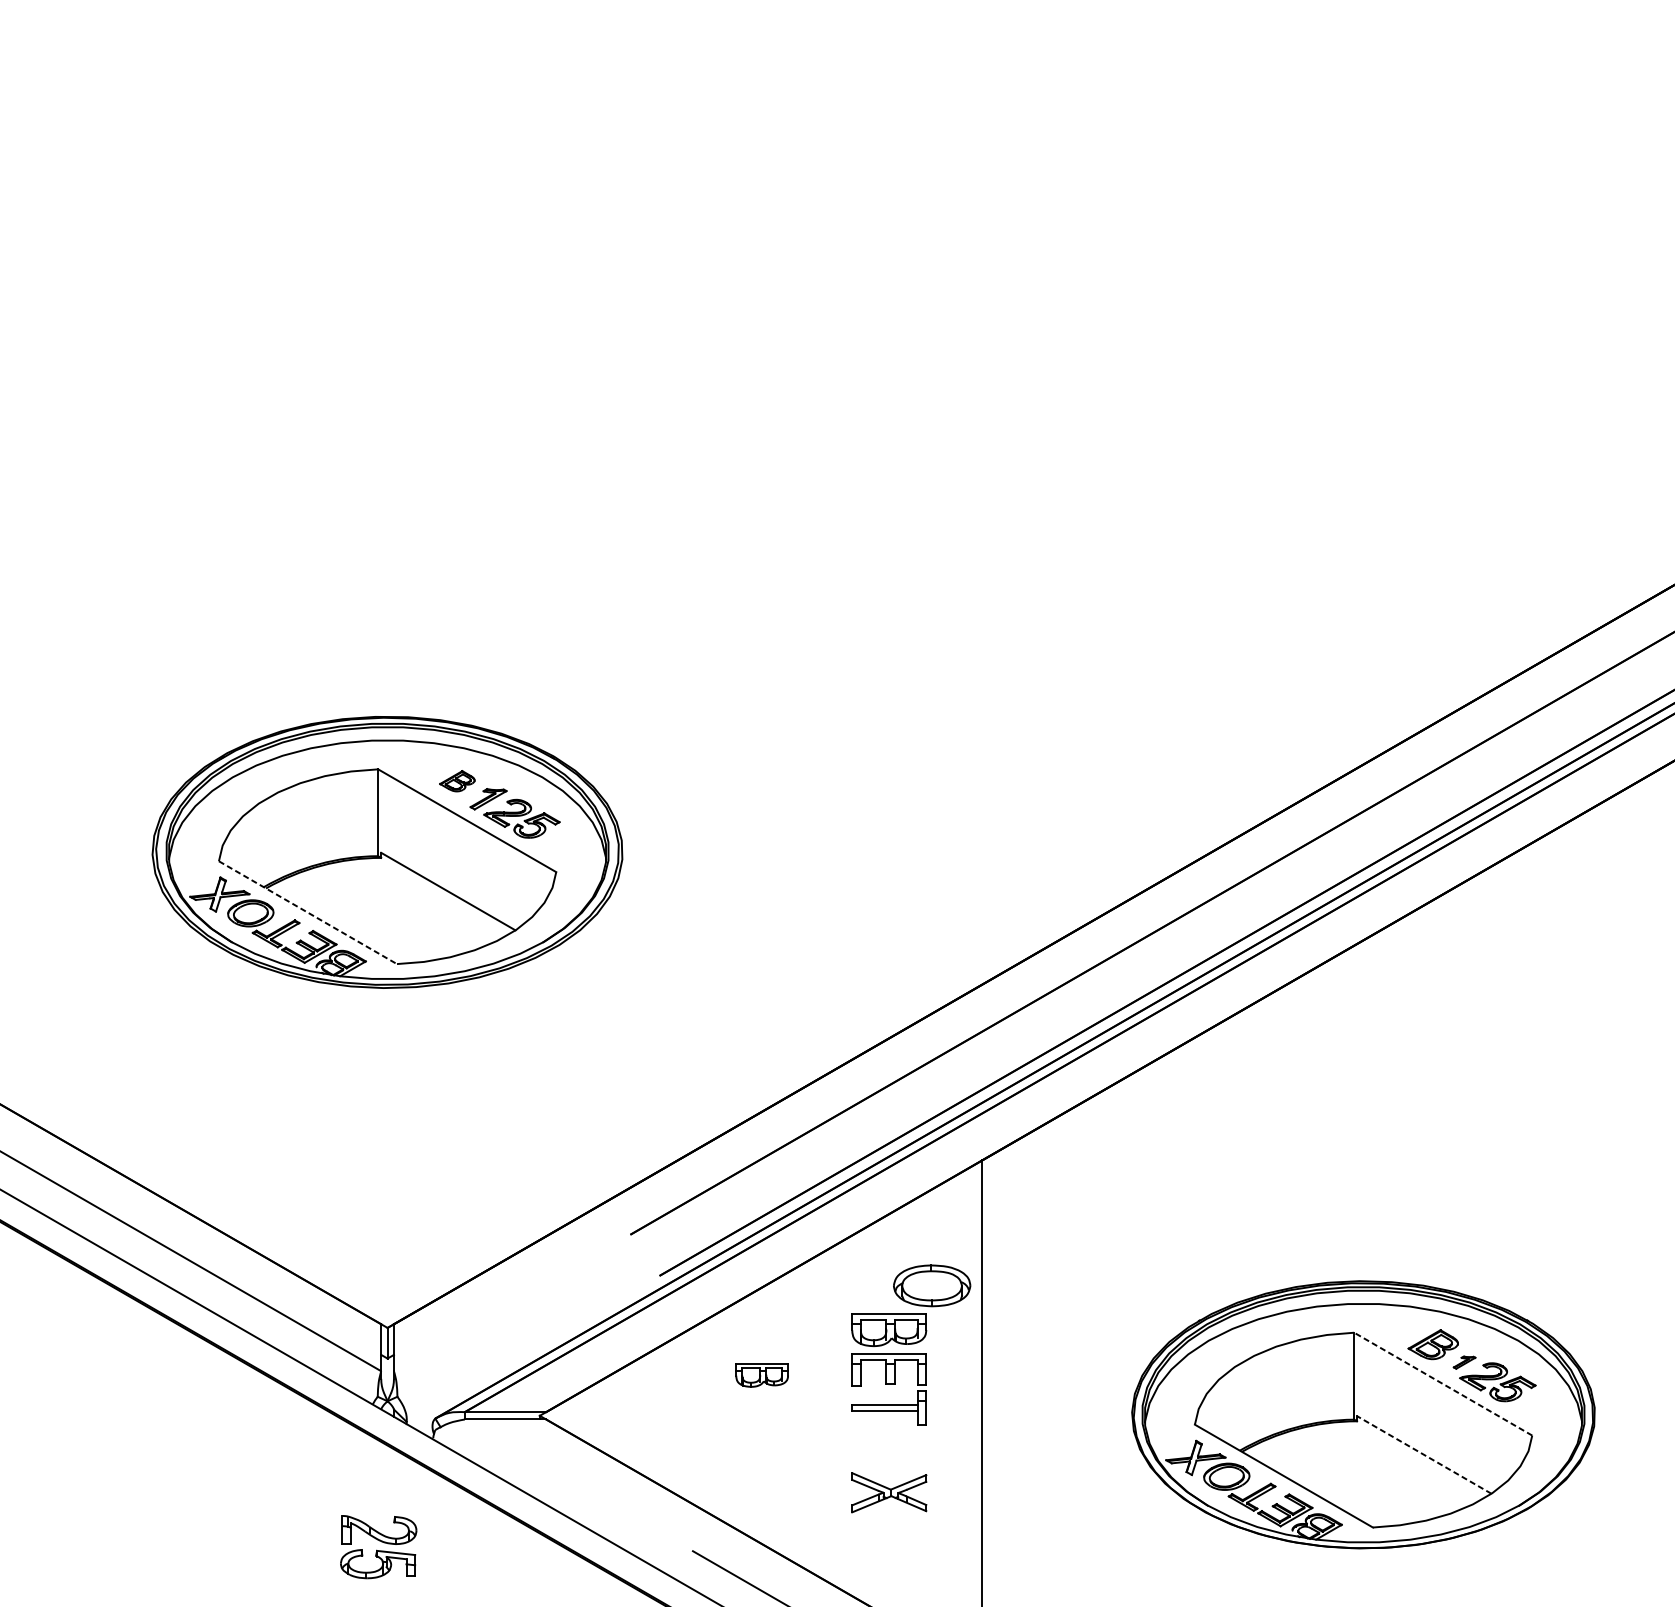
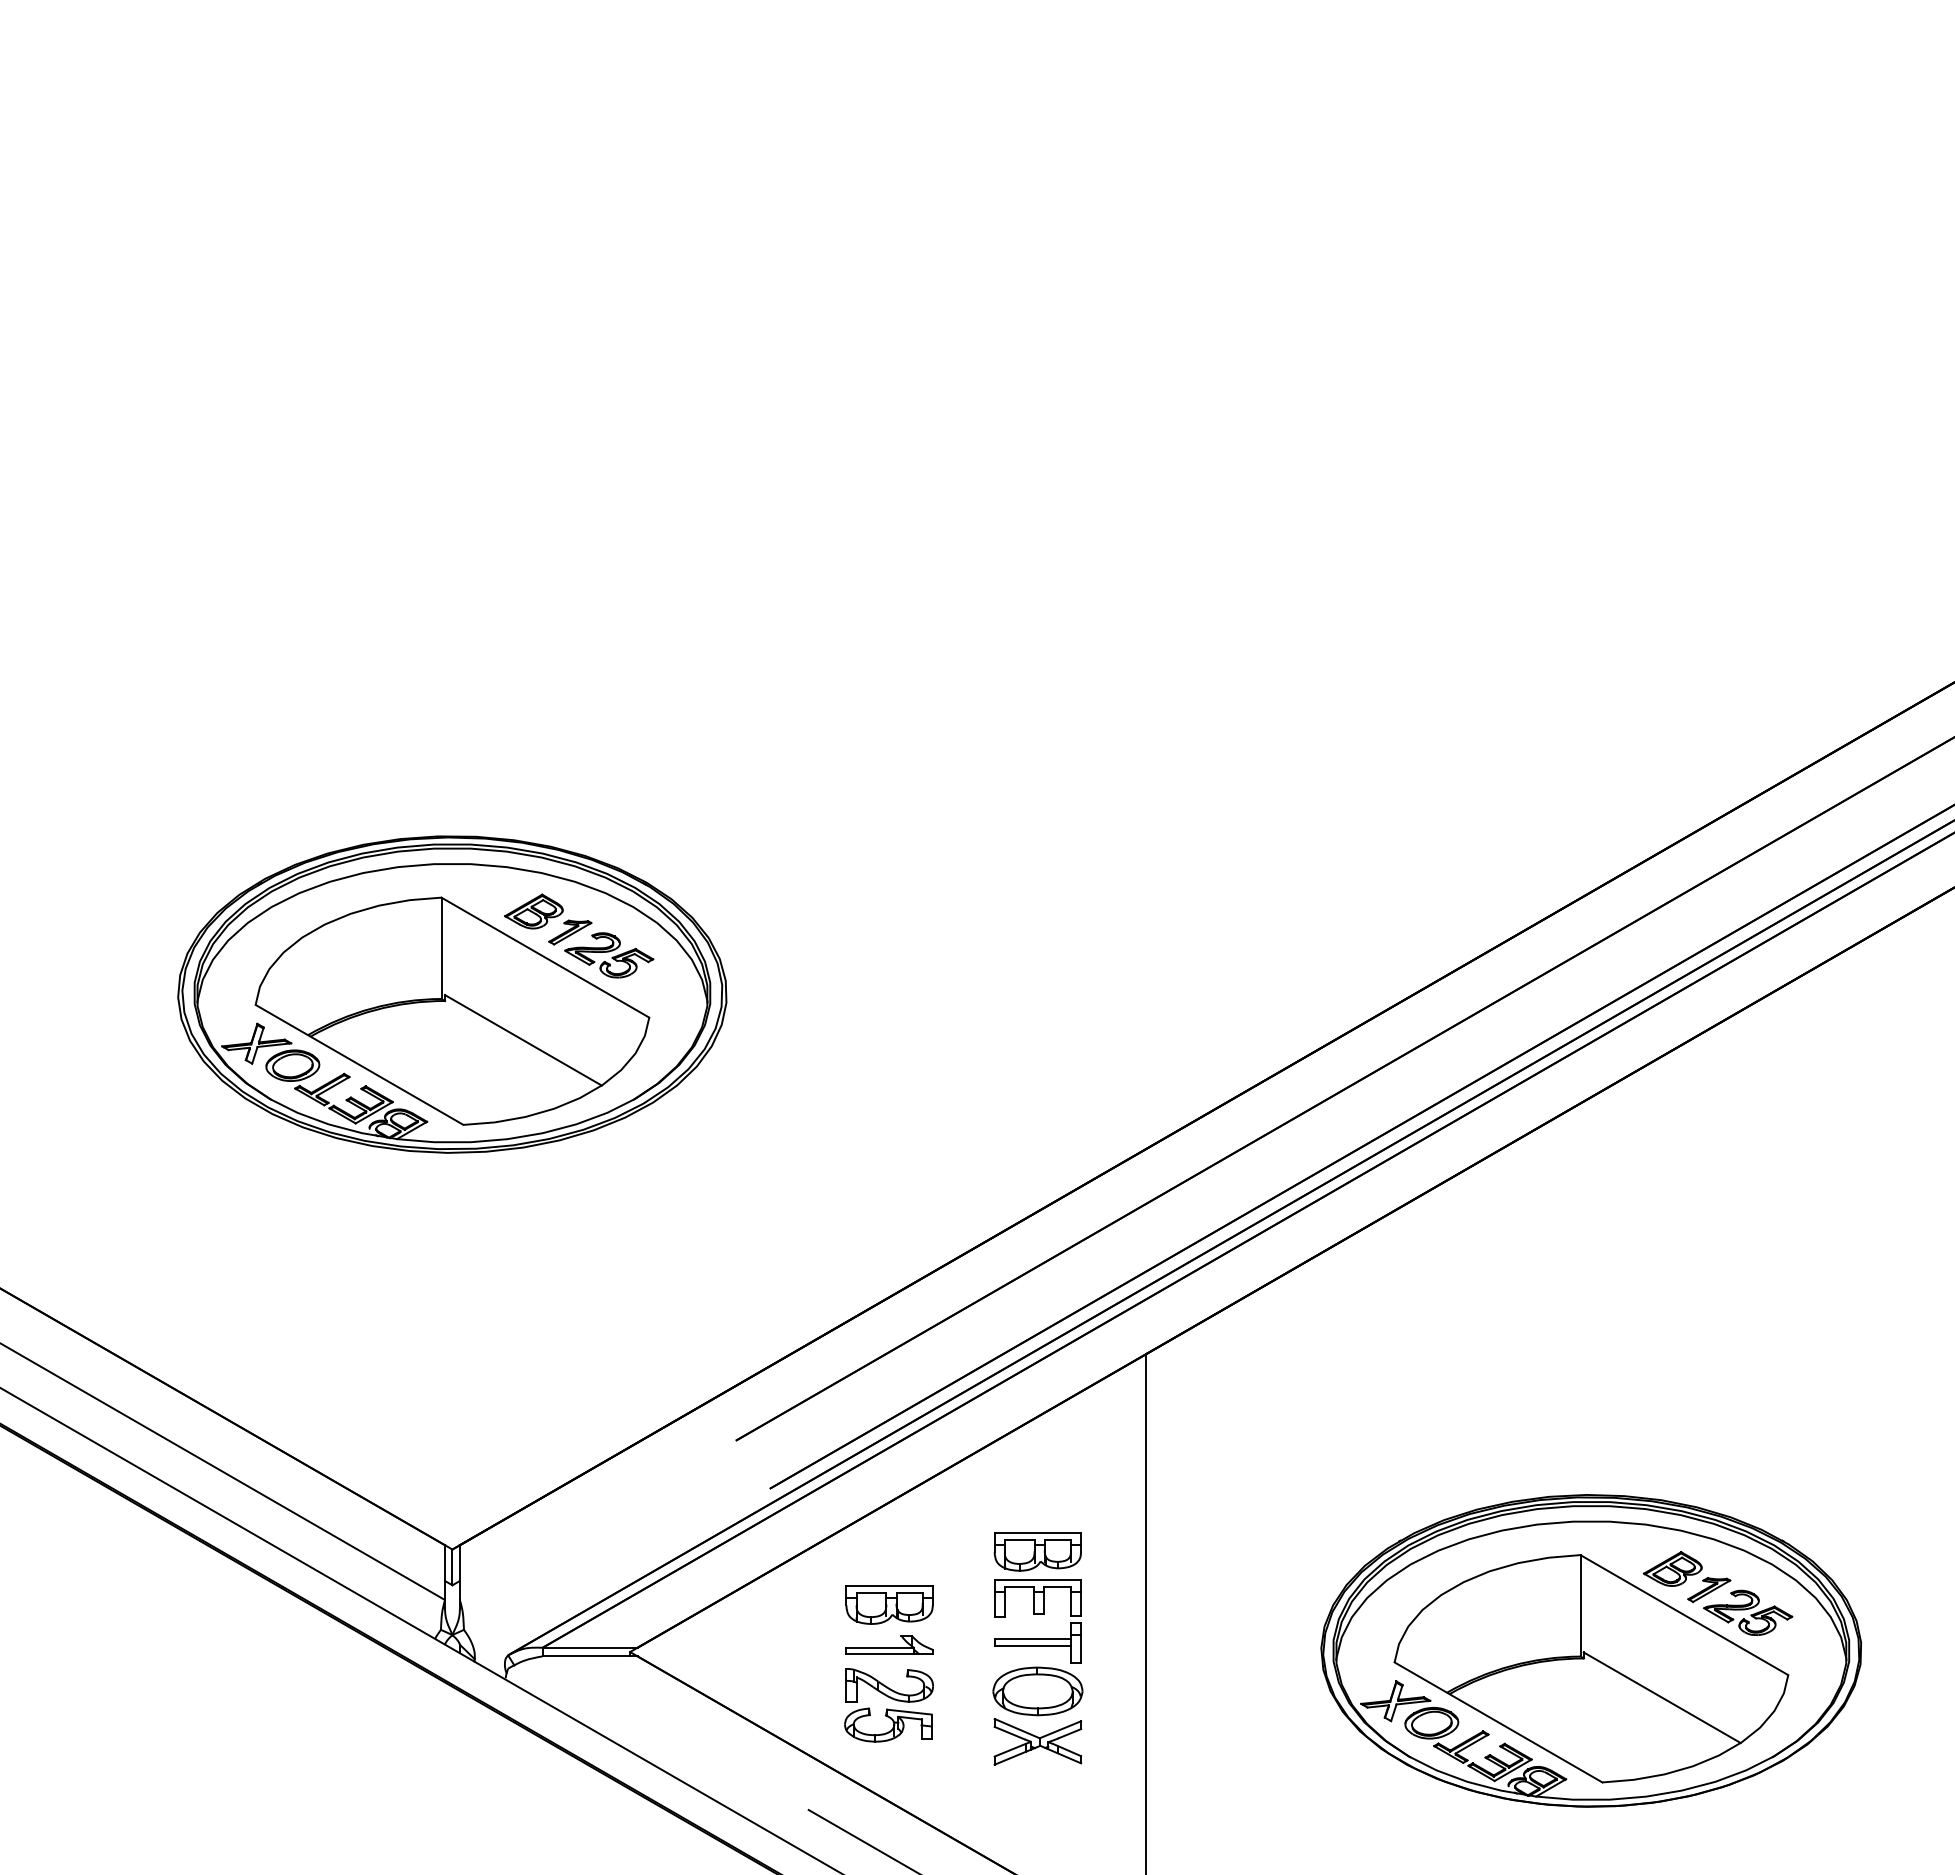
part: (457, 781) -> (533, 911), size x1.43
line: (307, 912) -> (359, 1064), dashed -> solid
part: (931, 1285) -> (1037, 1691), moved
part: (1464, 1362) -> (1709, 1589), size x1.67
part: (762, 1375) -> (889, 1604), size x1.43
line: (1443, 1384) -> (1684, 1615), dashed -> solid
part: (762, 1409) -> (889, 1644), added
line: (1424, 1454) -> (1662, 1697), dashed -> solid
part: (378, 1547) -> (888, 1705), moved

